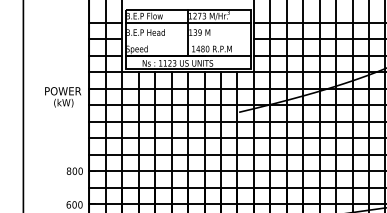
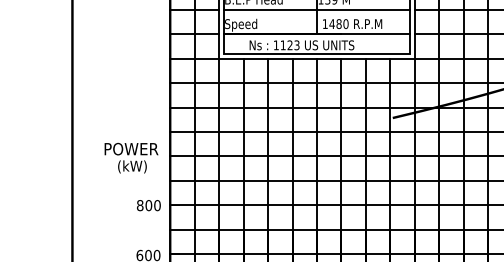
line: (187, 39) -> (316, 9), added
text: (62, 97) -> (130, 158), moved

